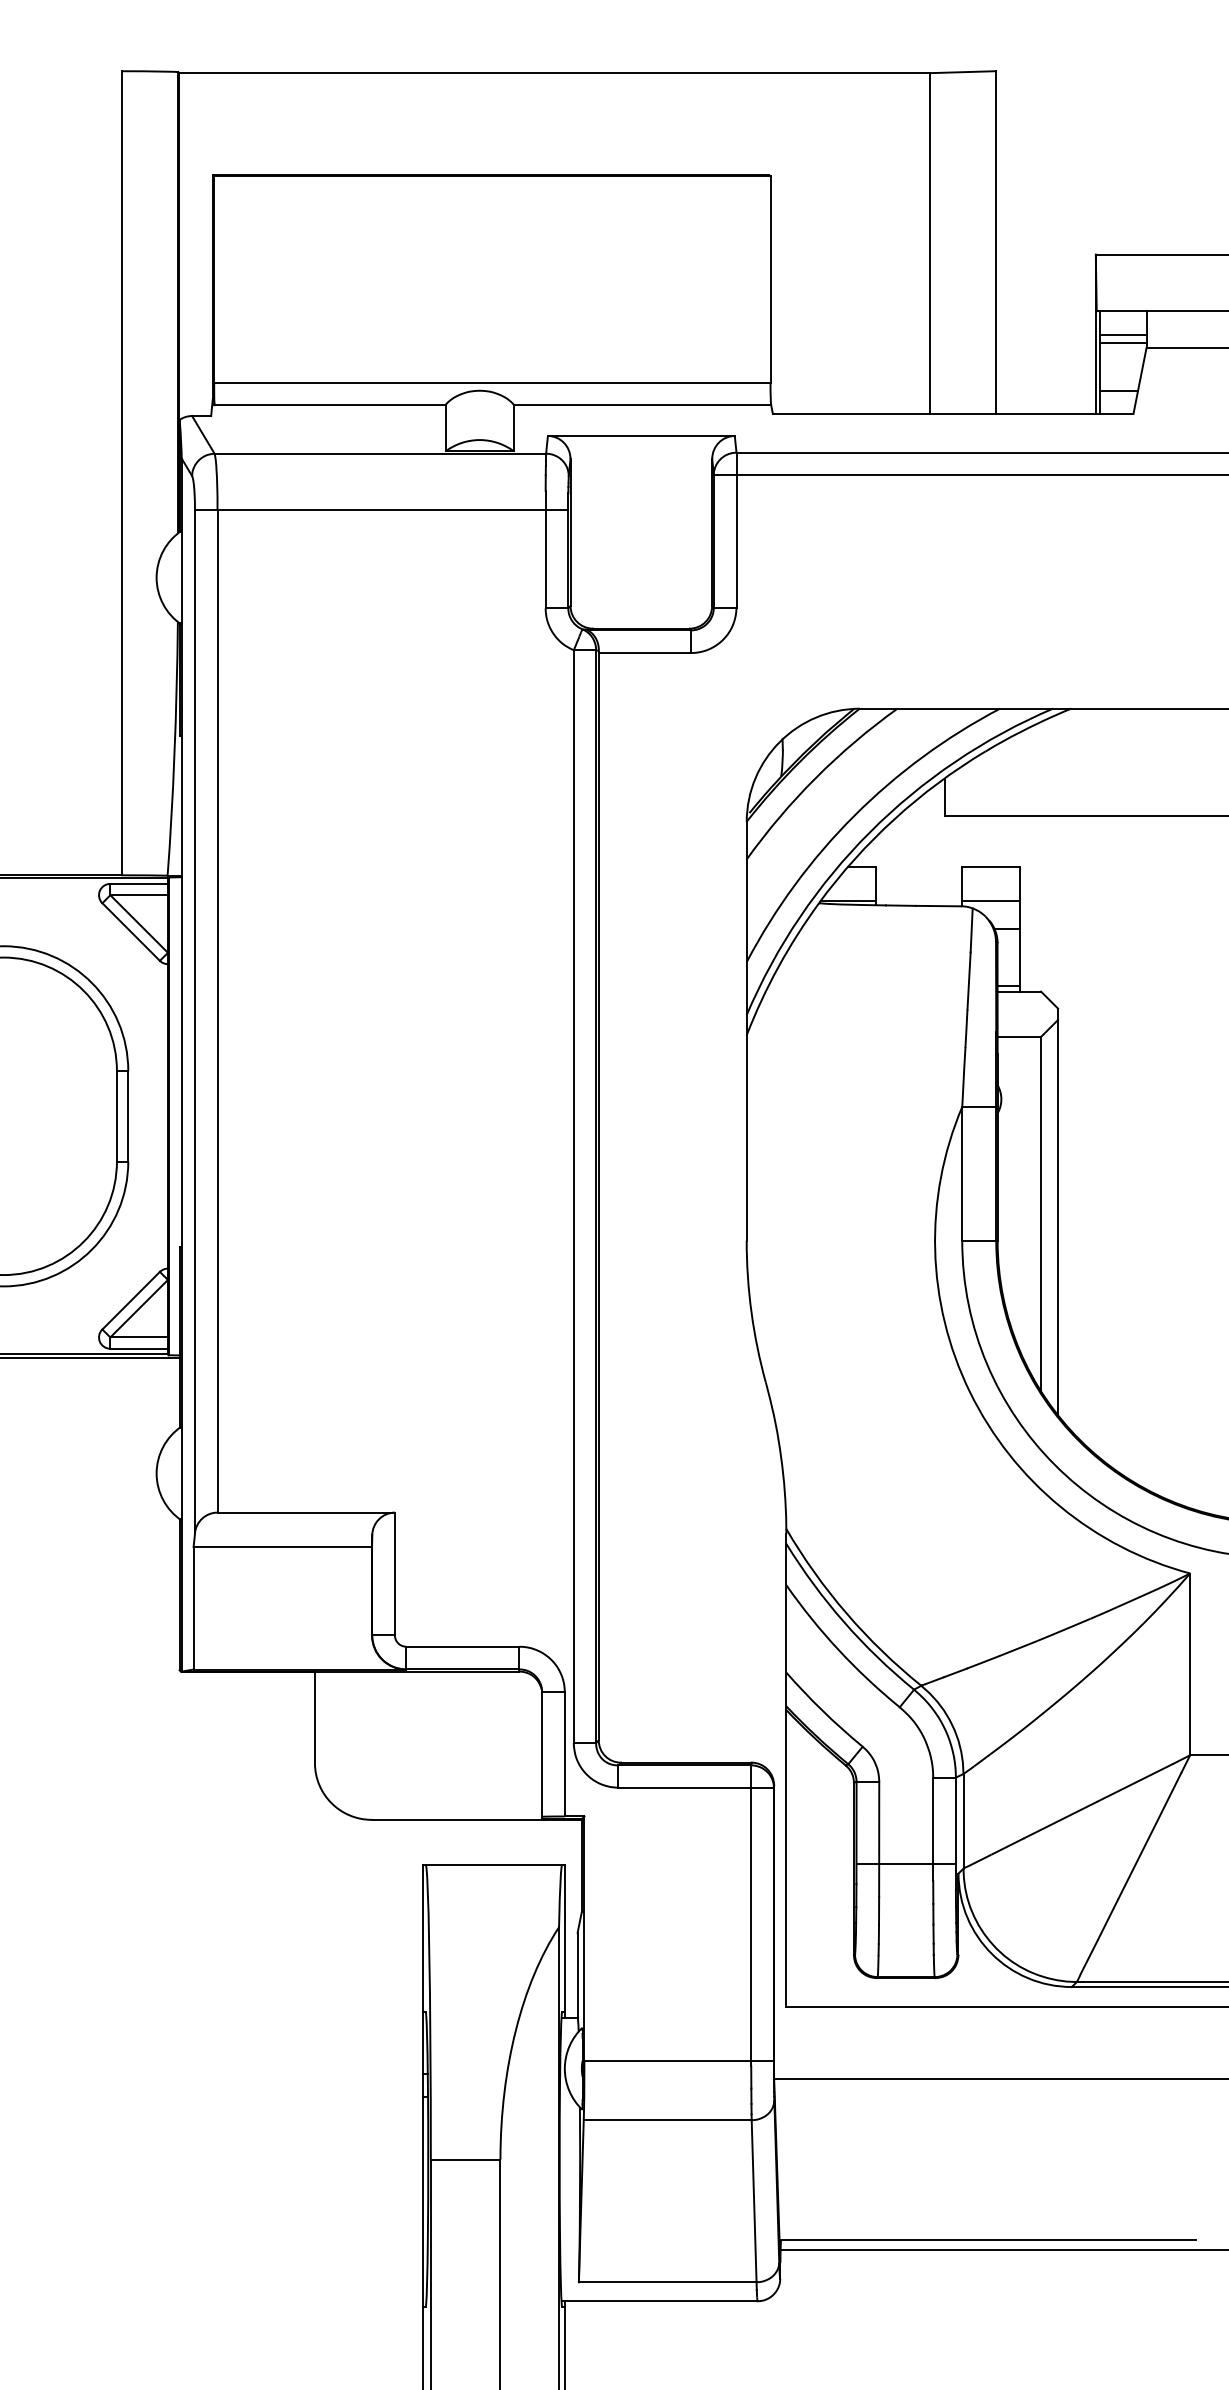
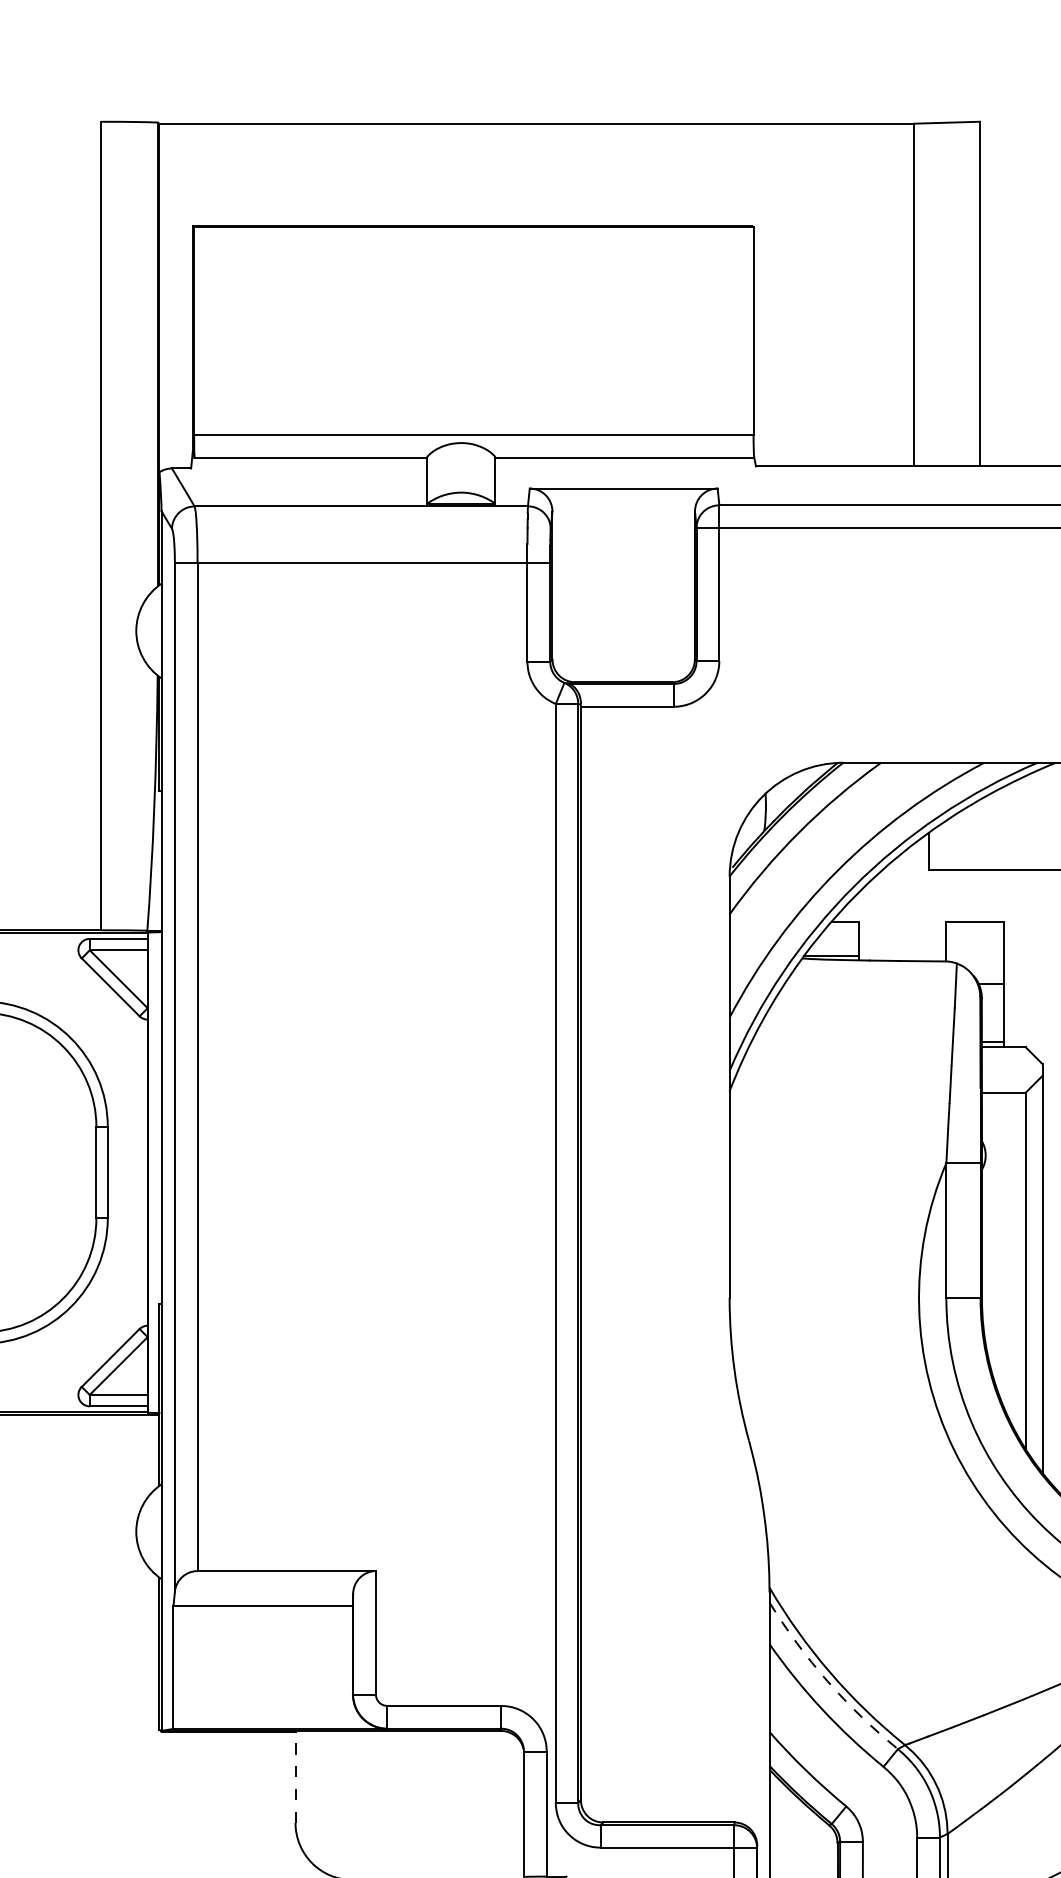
line: (990, 900) -> (974, 955), removed
arc: (844, 1622) -> (827, 1681), solid -> dashed
line: (315, 1717) -> (296, 1777), solid -> dashed

